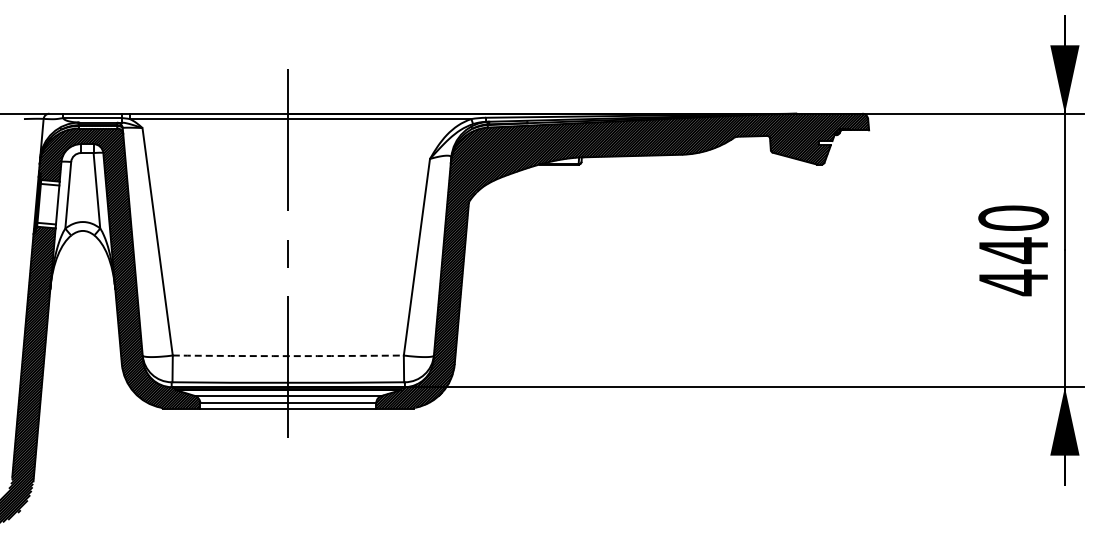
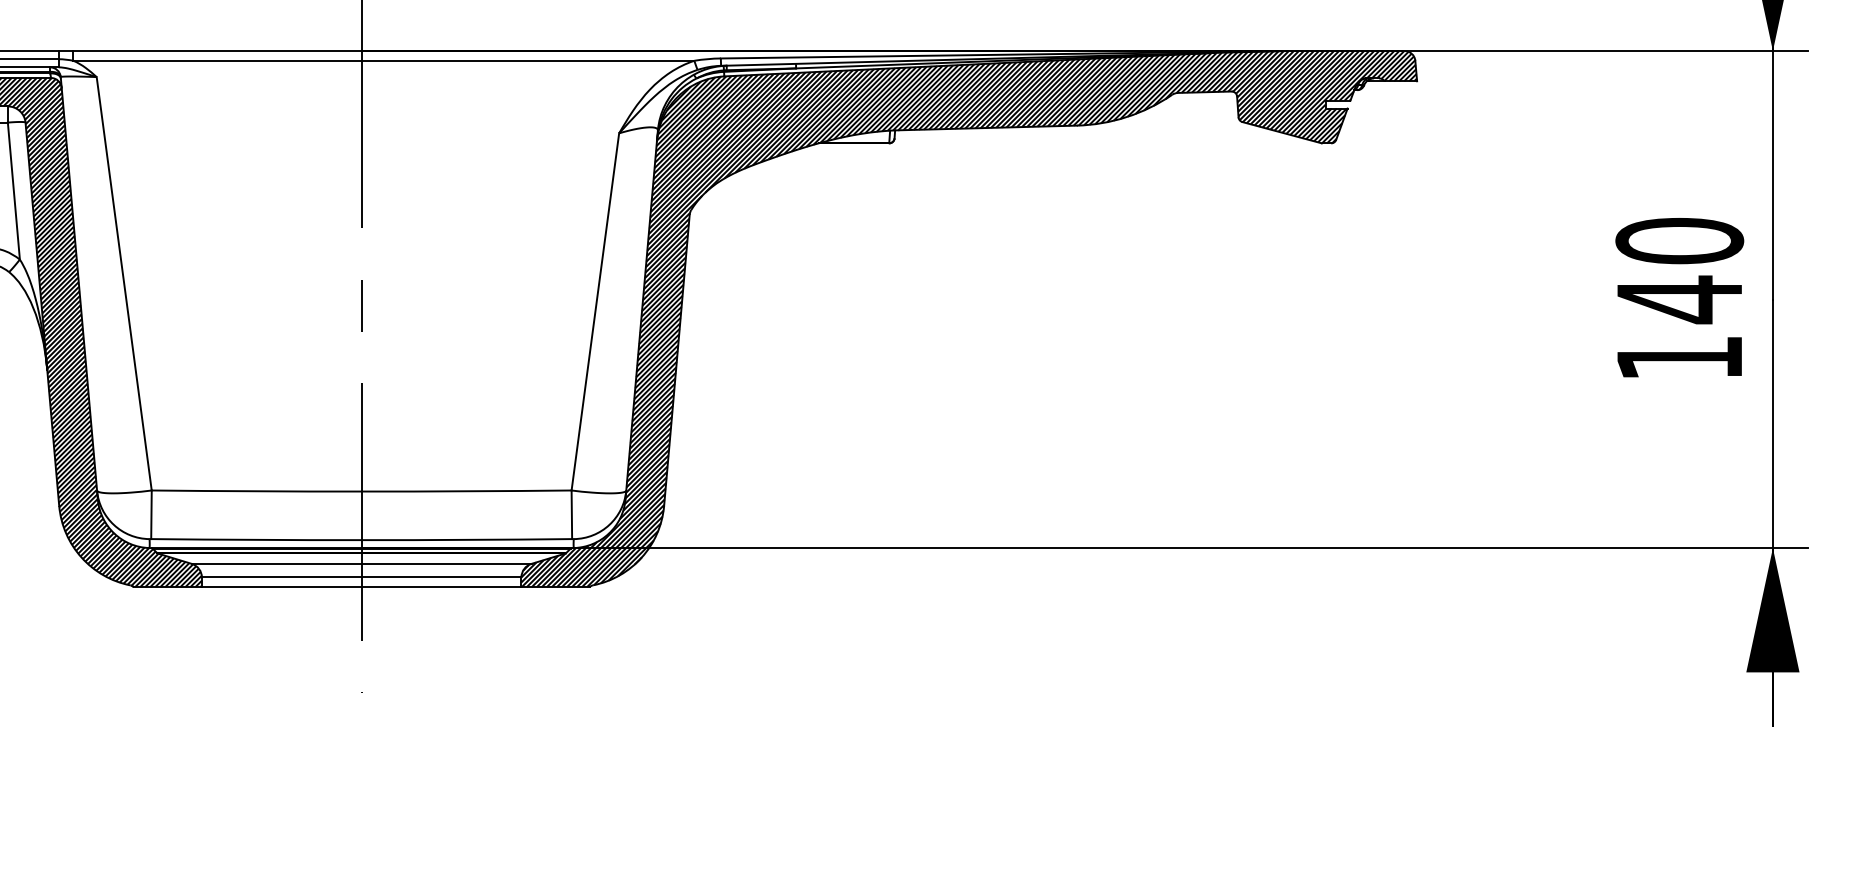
text: (1013, 282) -> (1679, 357), 440 -> 140
arc: (288, 356) -> (362, 492), dashed -> solid

